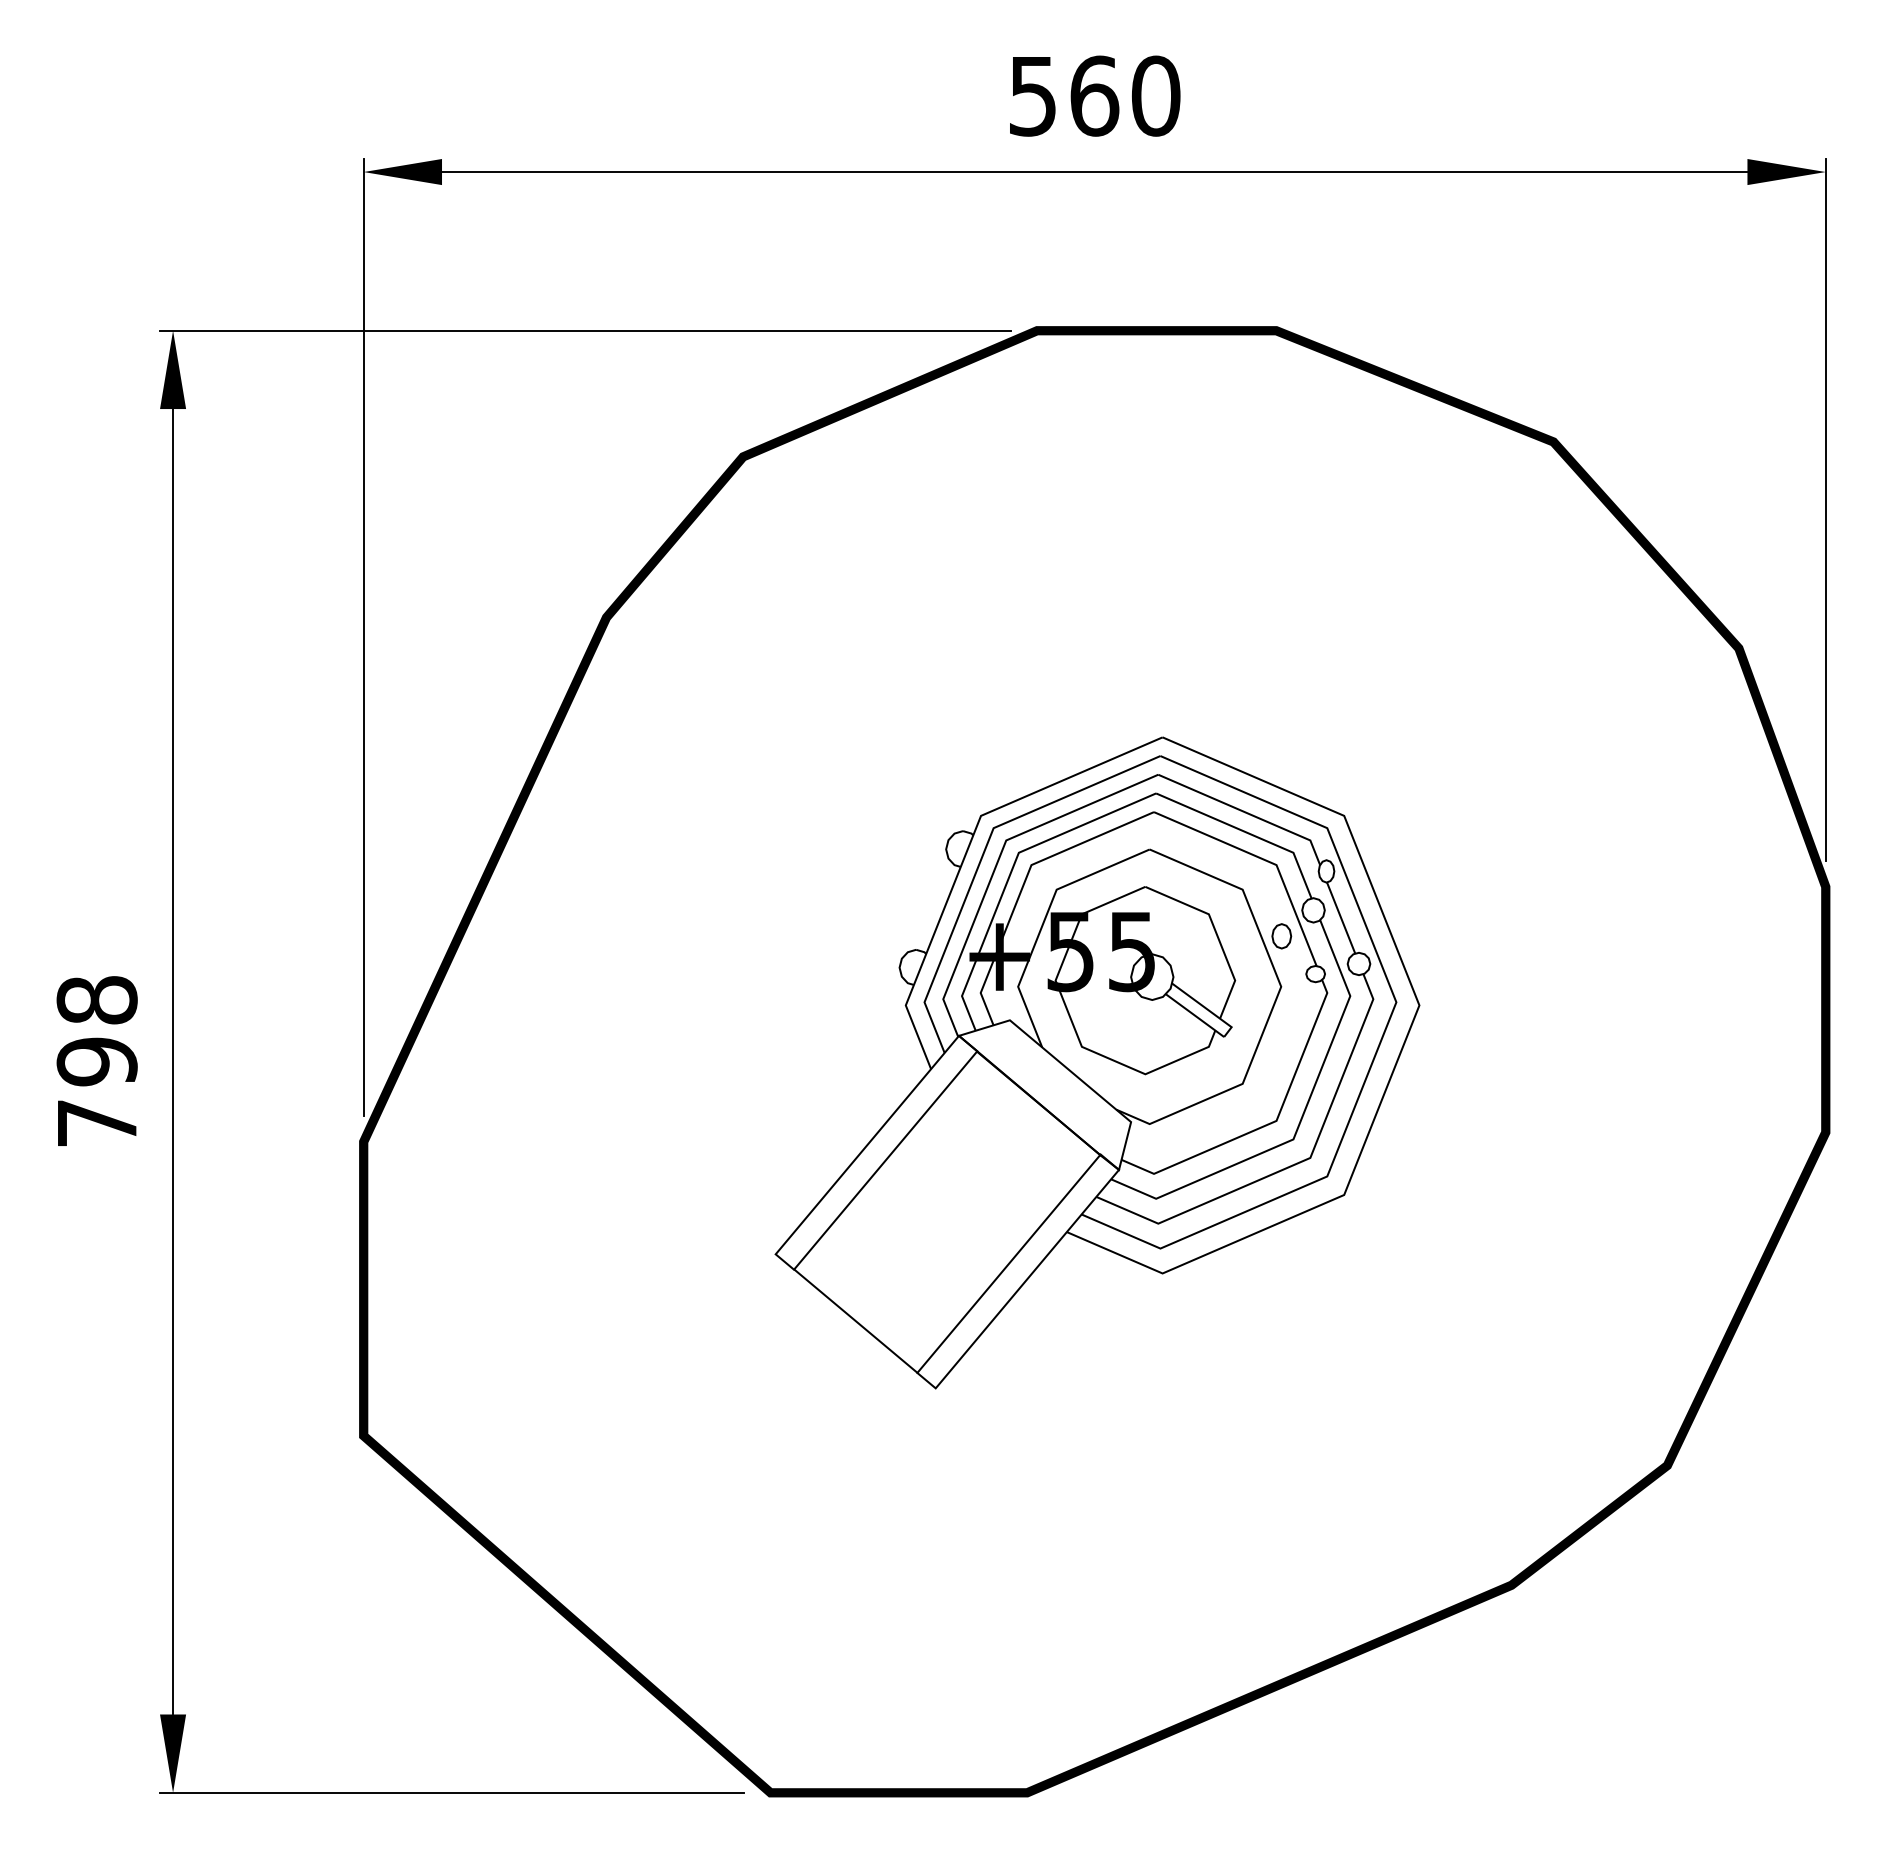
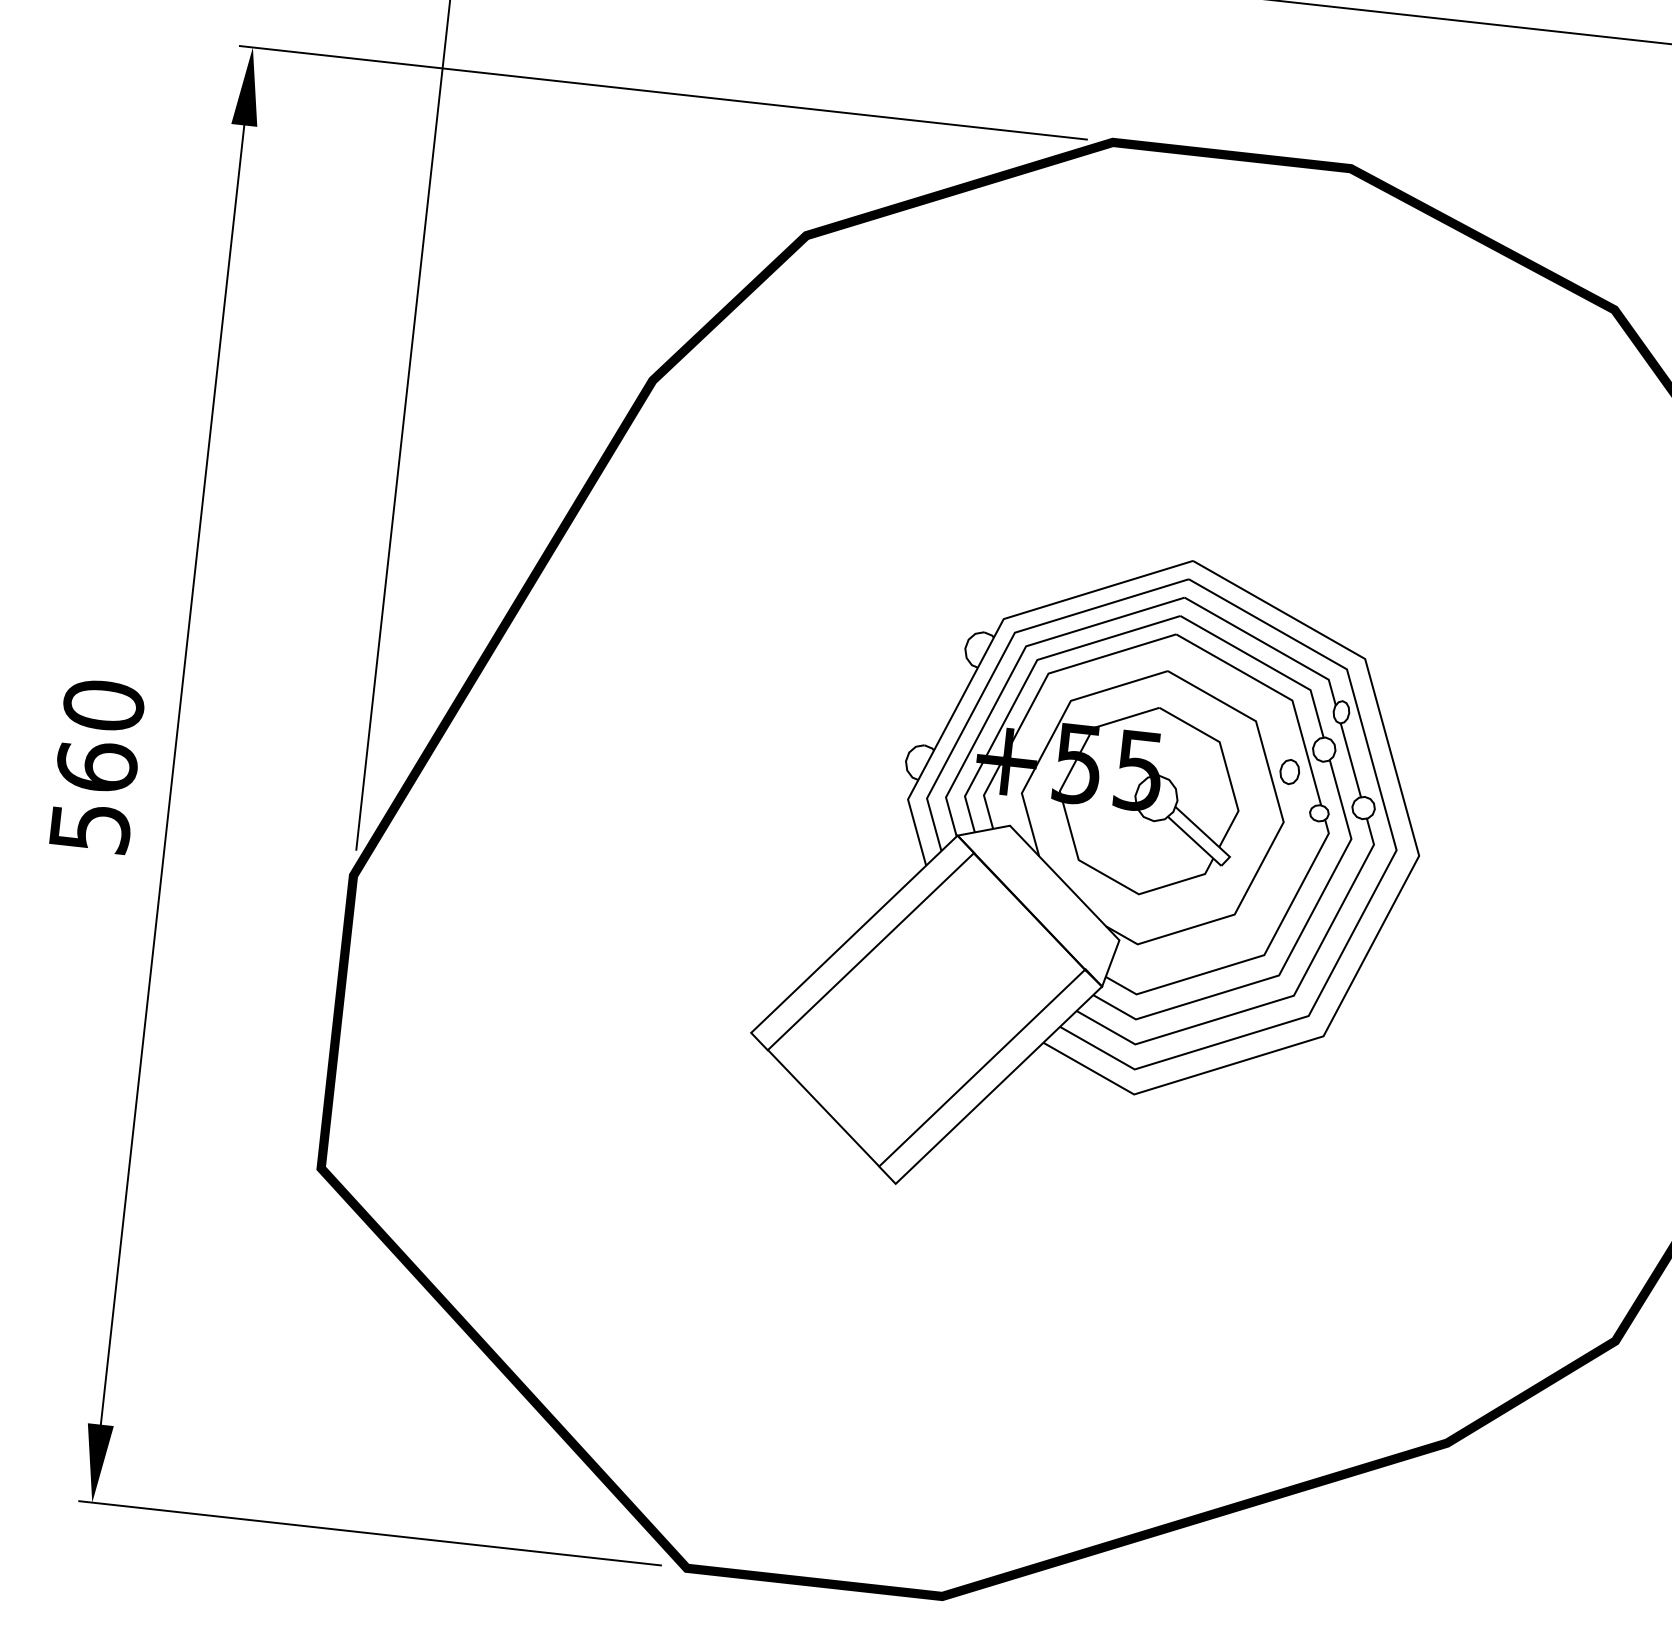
text: (96, 1061) -> (96, 766), 798 -> 560

